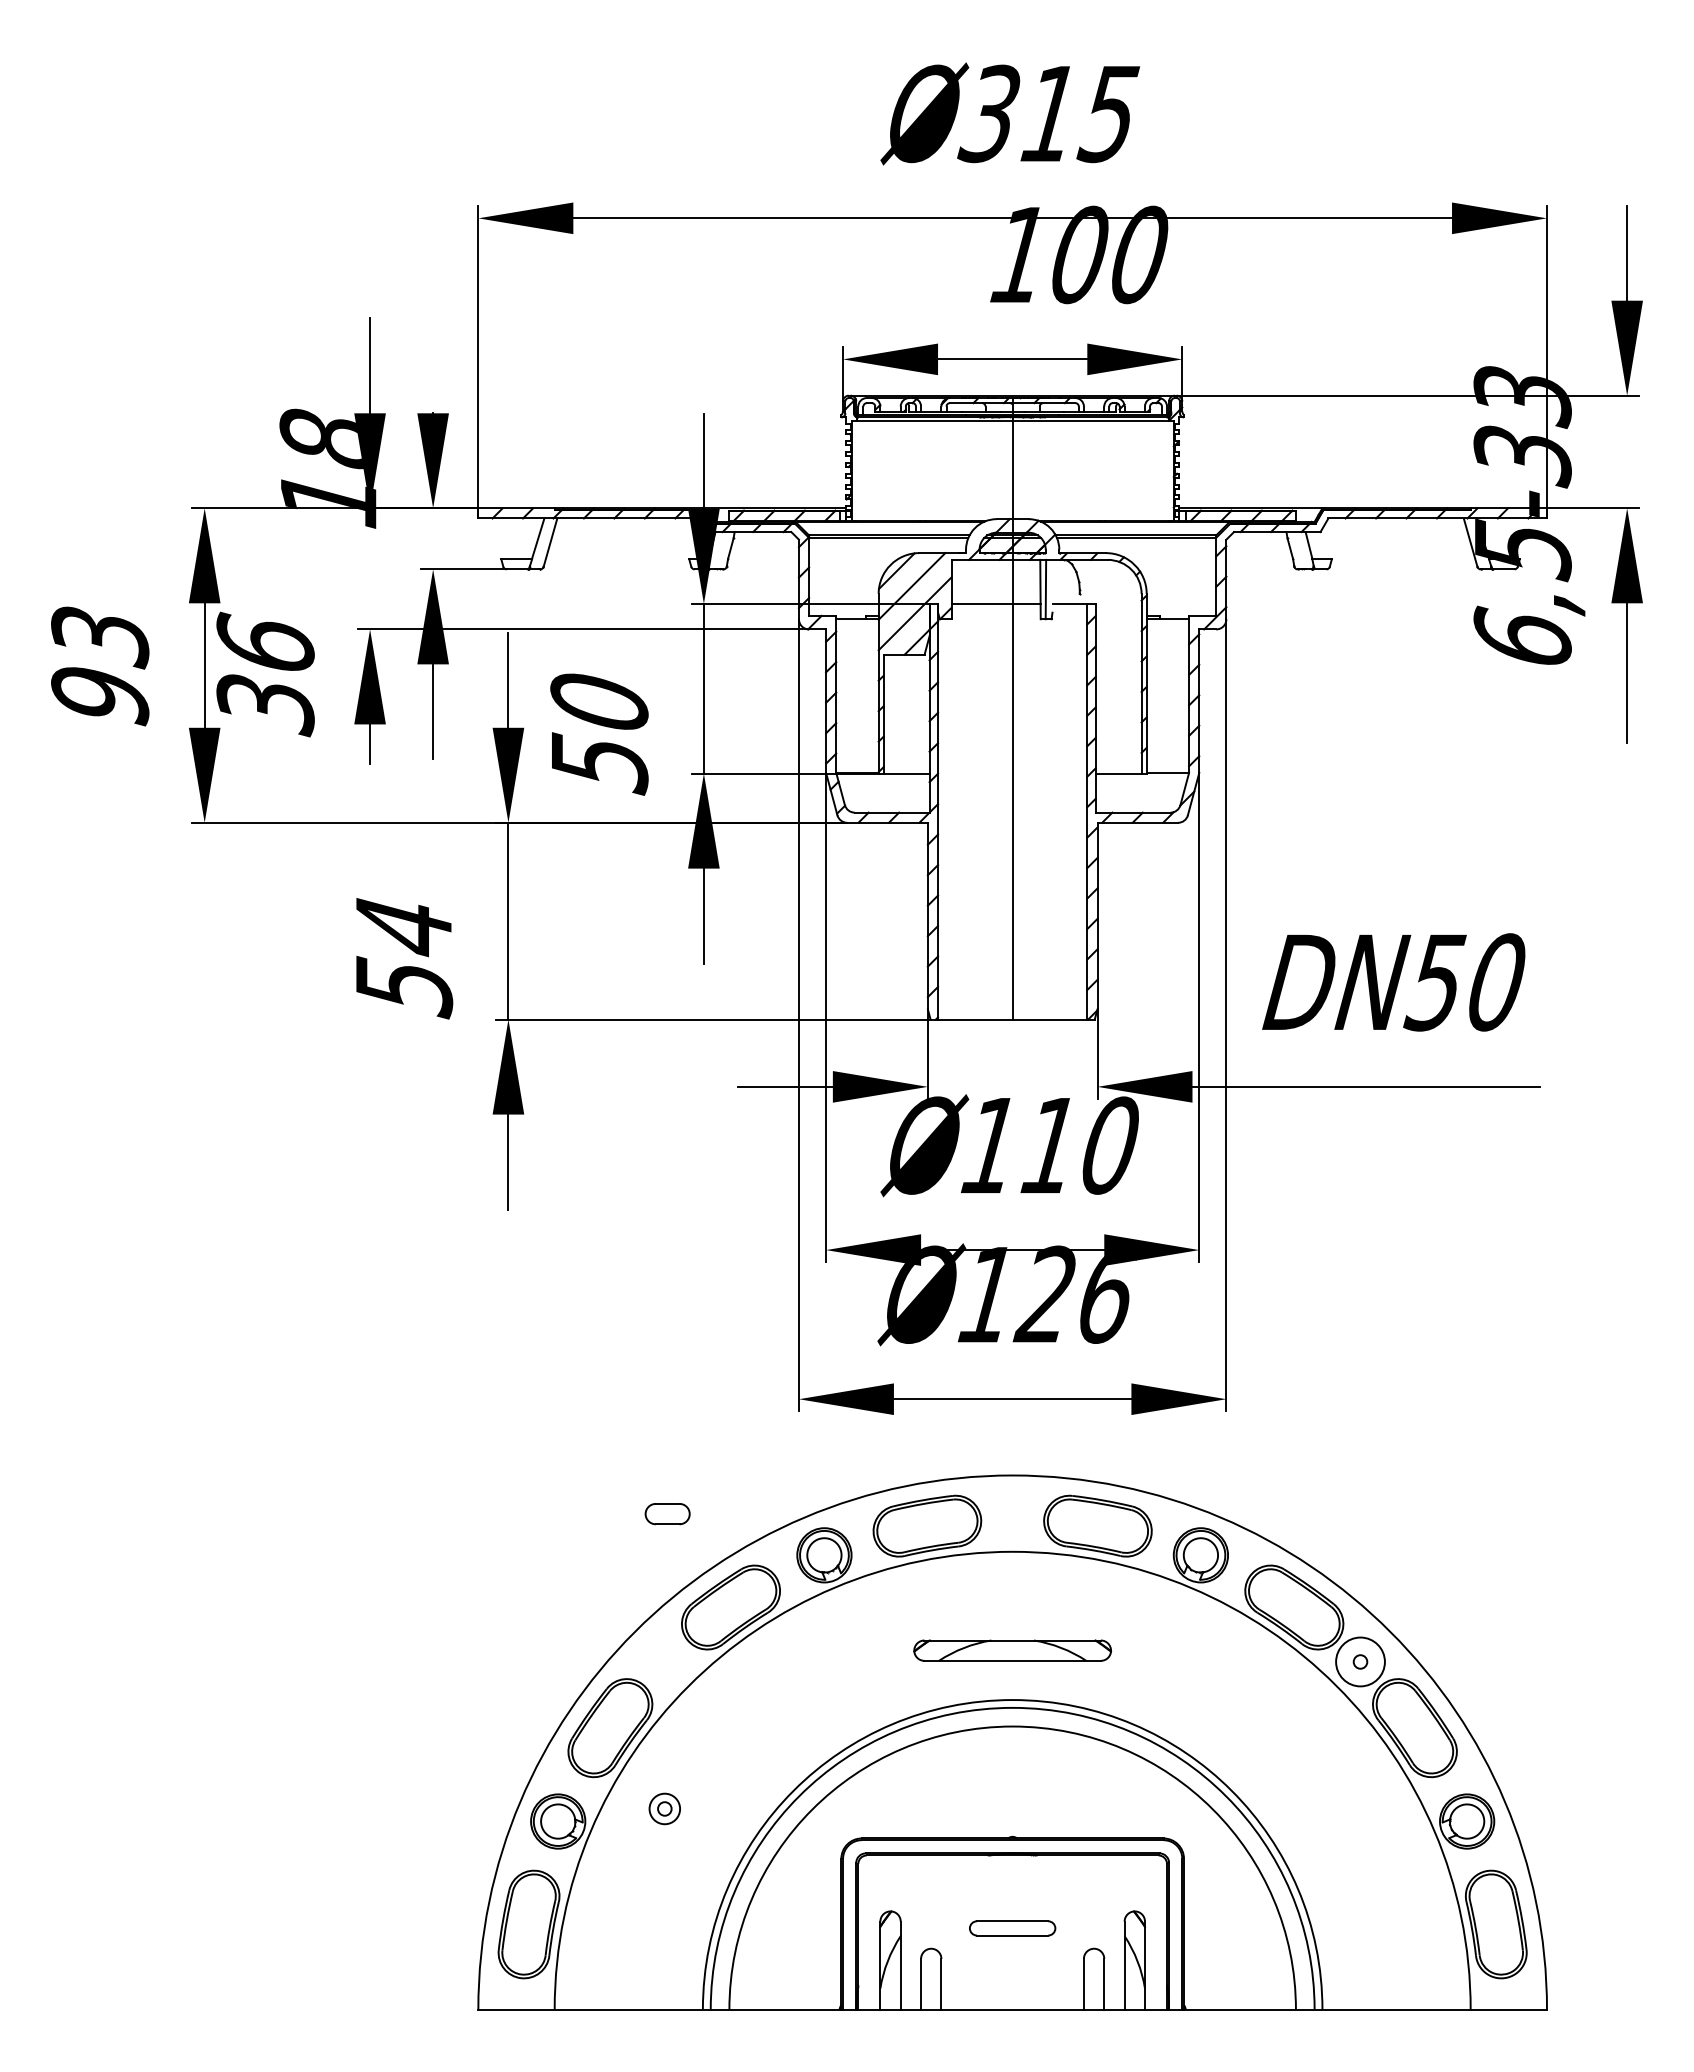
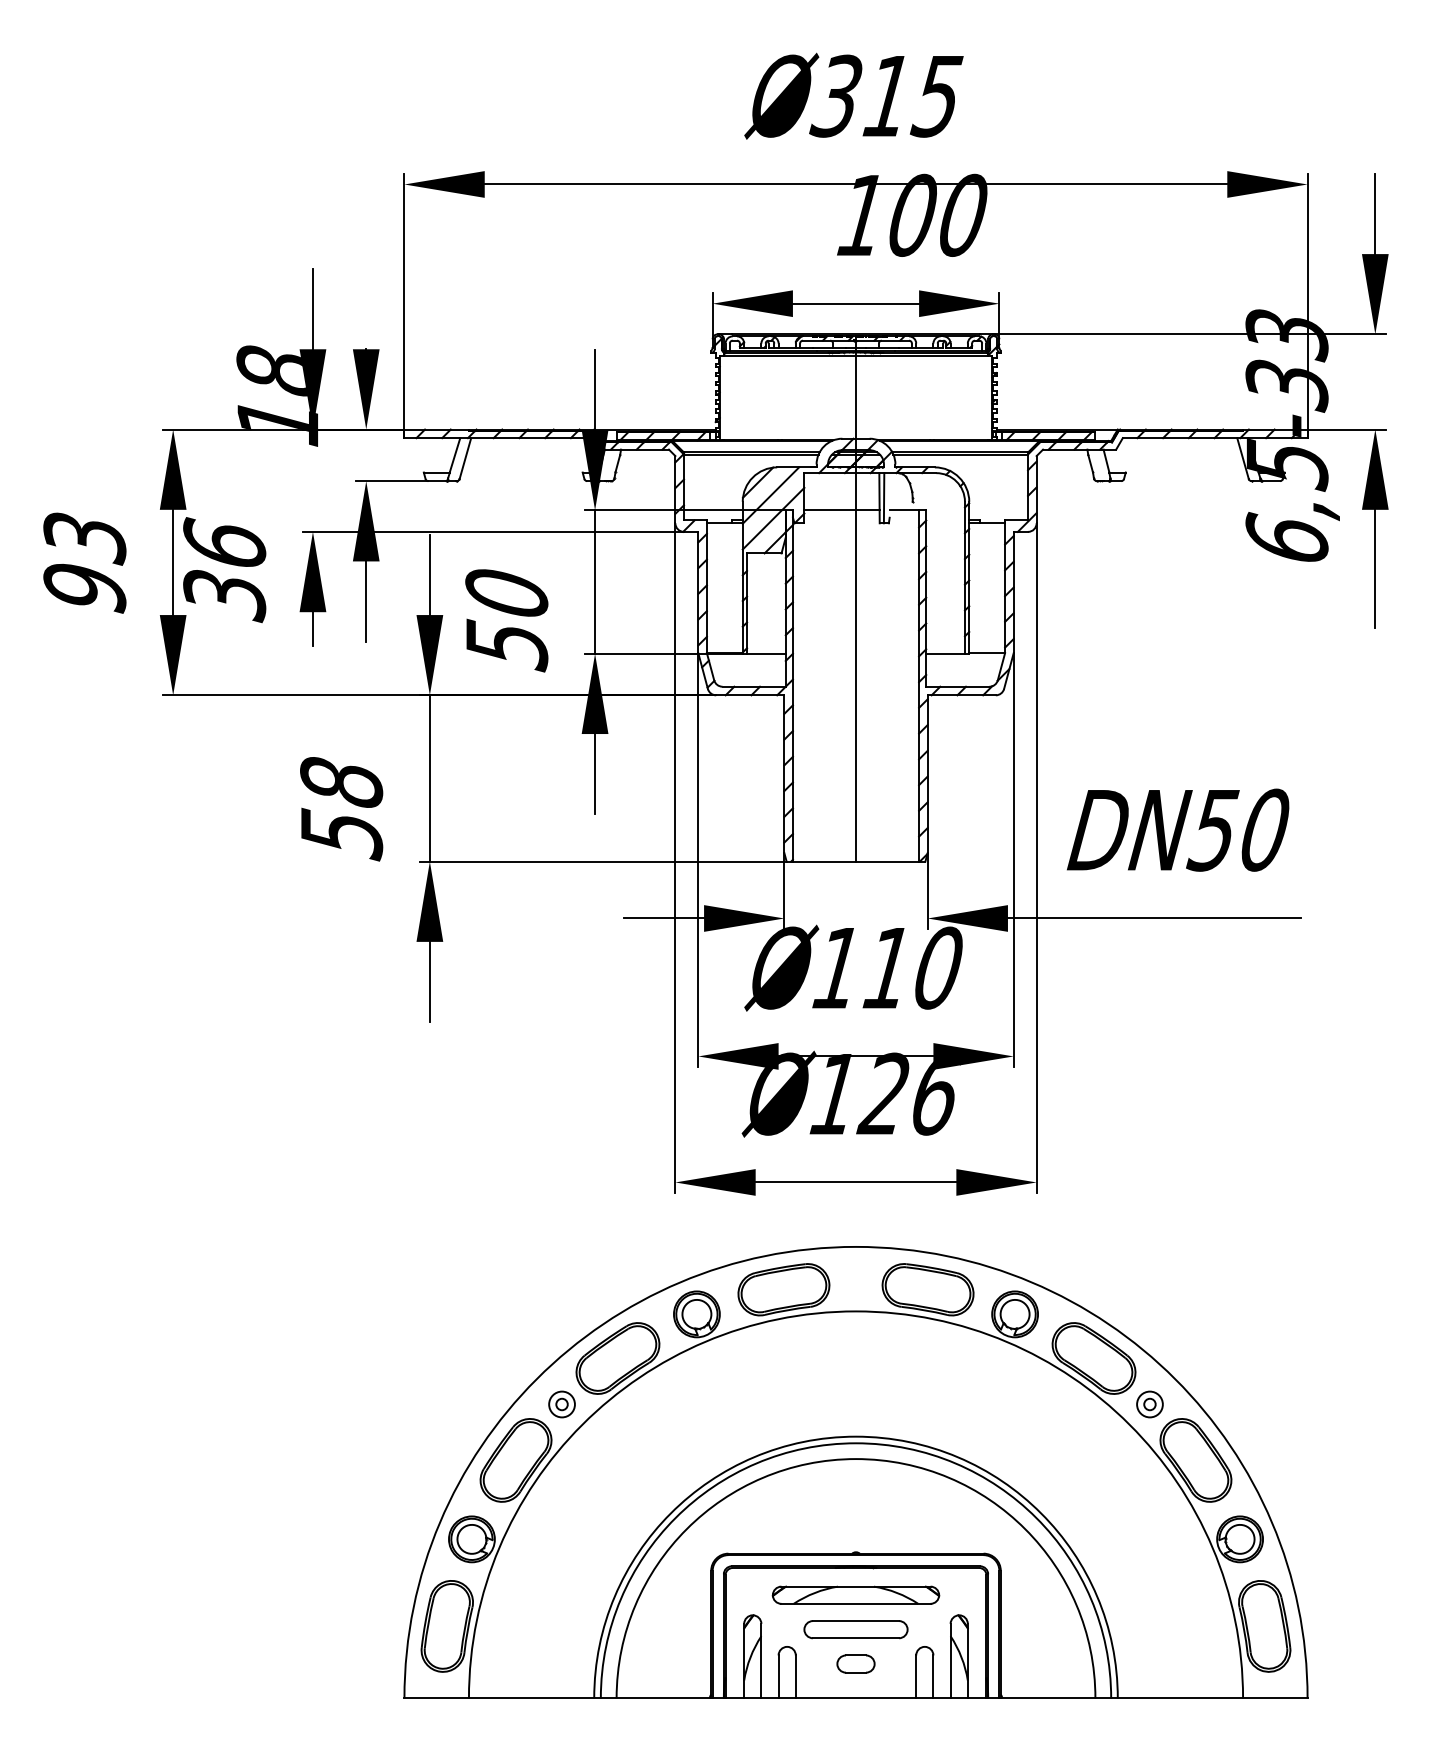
text: (403, 926) -> (341, 782), 54 -> 58
part: (667, 1514) -> (855, 1664), moved
part: (1012, 1650) -> (855, 1595), moved
circle: (1360, 1661) -> (1149, 1404), size x0.62
part: (664, 1808) -> (561, 1404), moved
part: (1012, 1928) -> (855, 1629), size x1.43

